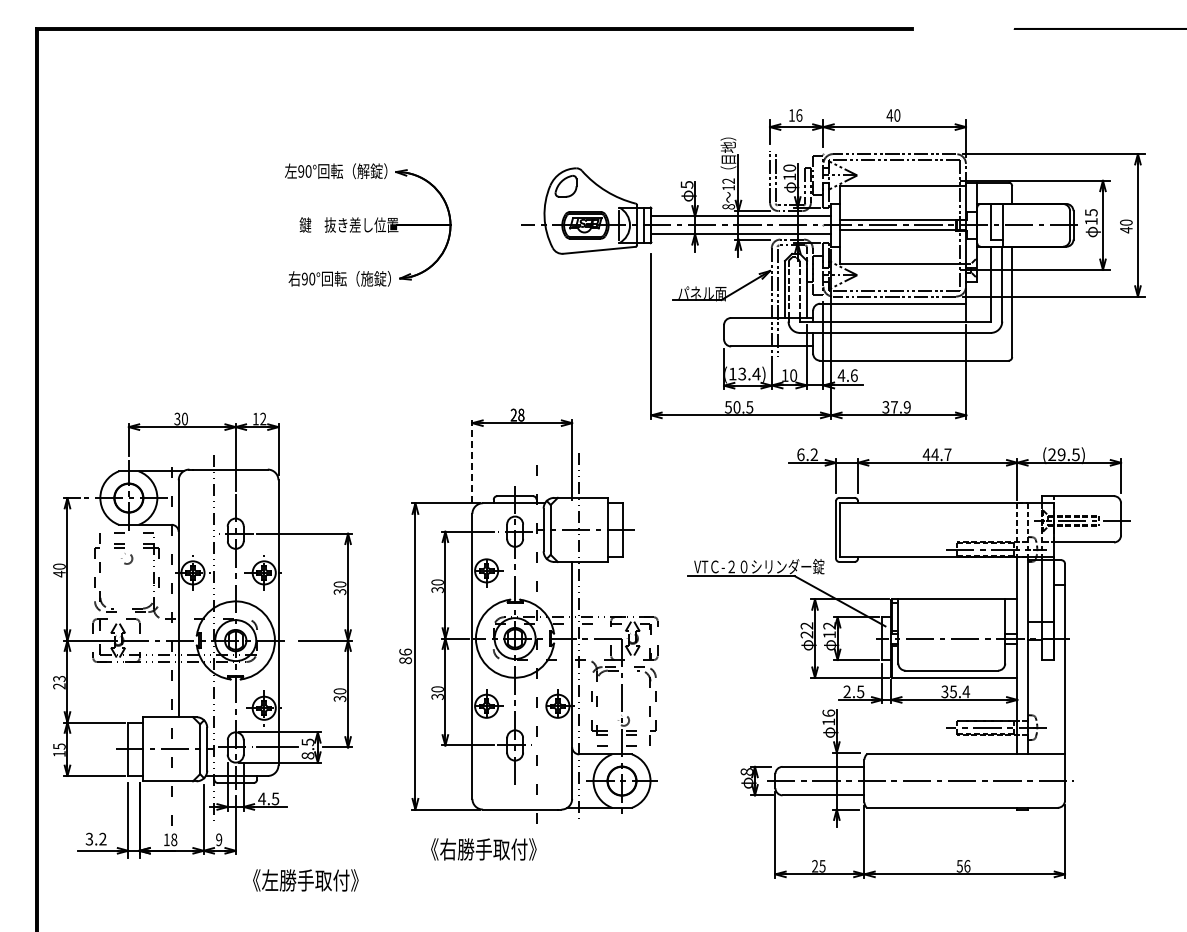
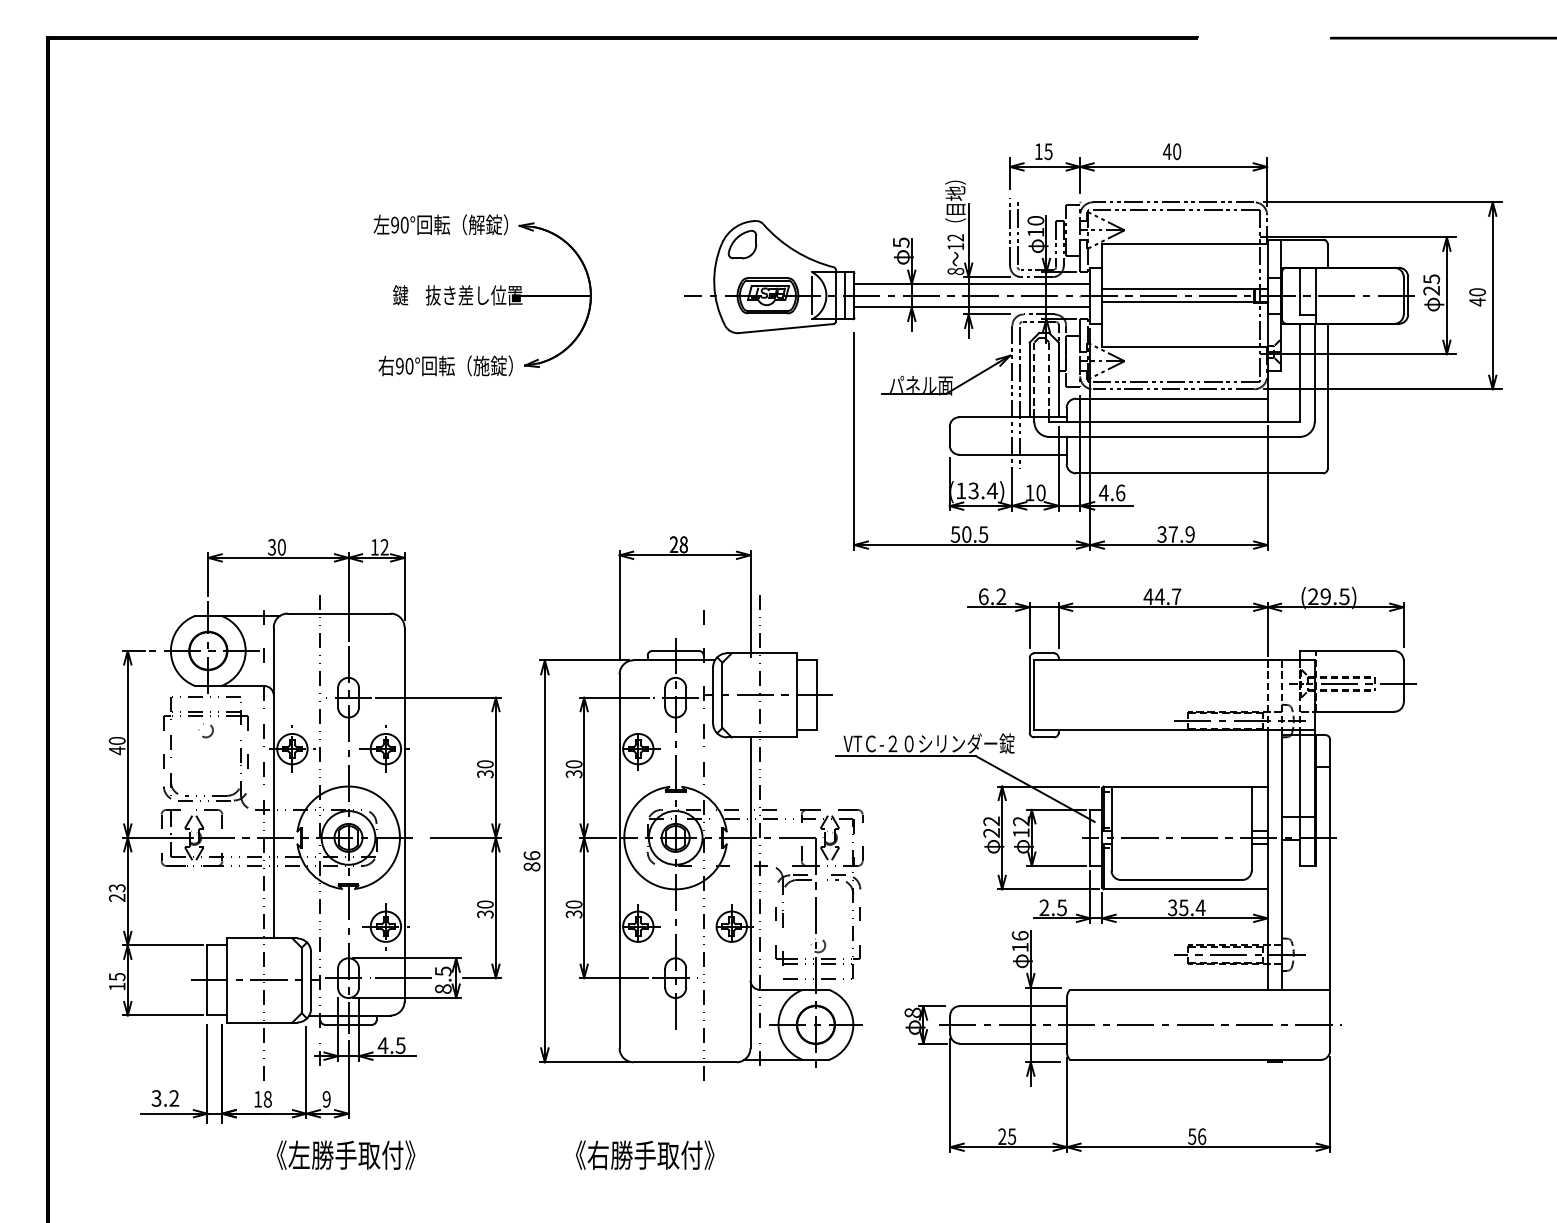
text: (799, 115) -> (1048, 151), 16 -> 15
text: (1091, 221) -> (1431, 290), 15 -> 25
line: (472, 461) -> (619, 605), dashed -> solid
part: (202, 635) -> (304, 831), moved
part: (908, 662) -> (1124, 869), moved
text: (483, 849) -> (644, 1155), moved
text: (305, 880) -> (345, 1155), moved

